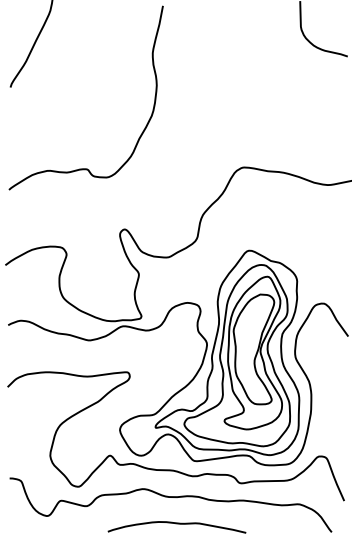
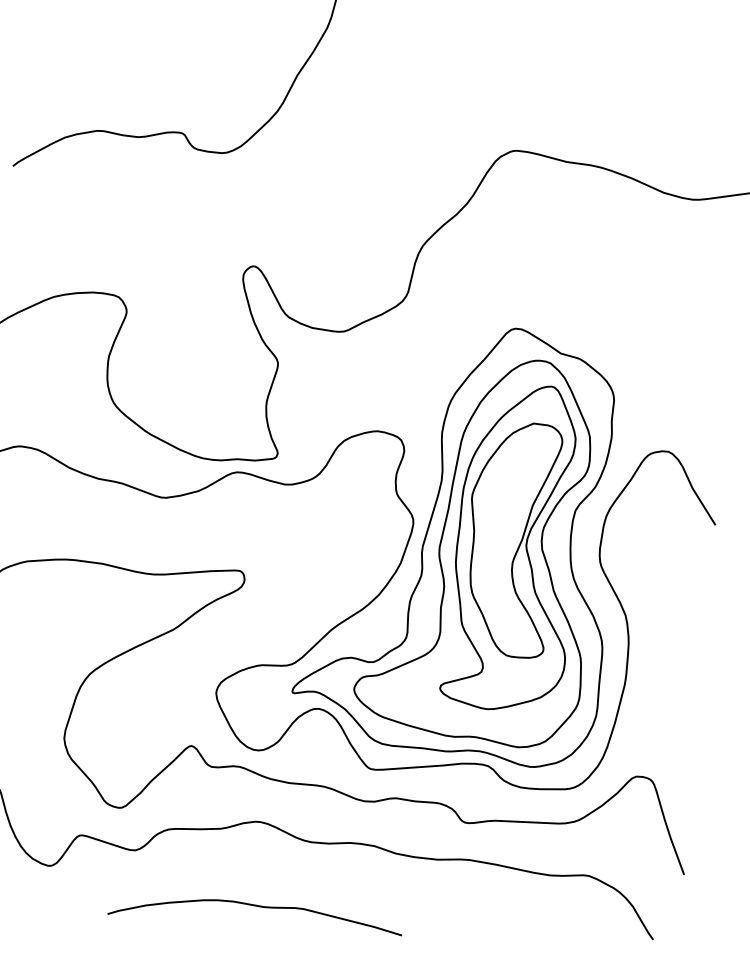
curve: (176, 524) -> (254, 907), moved

